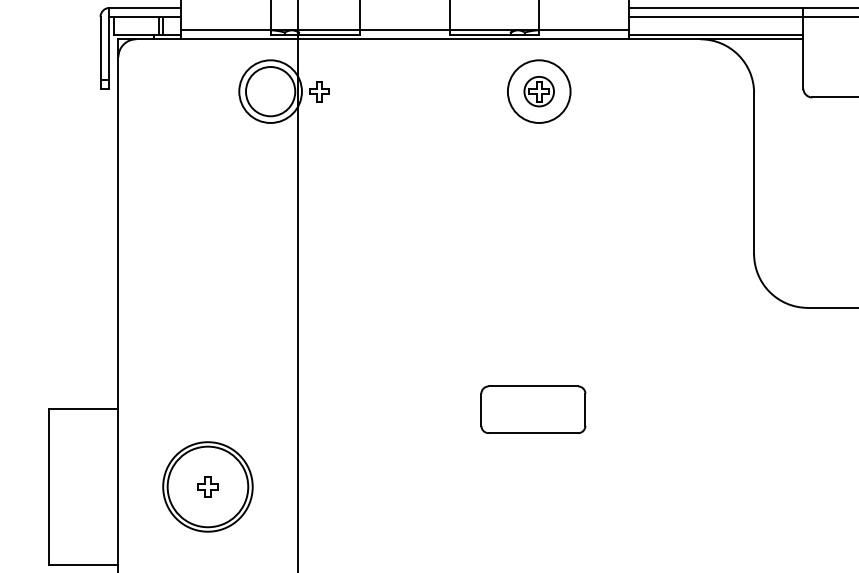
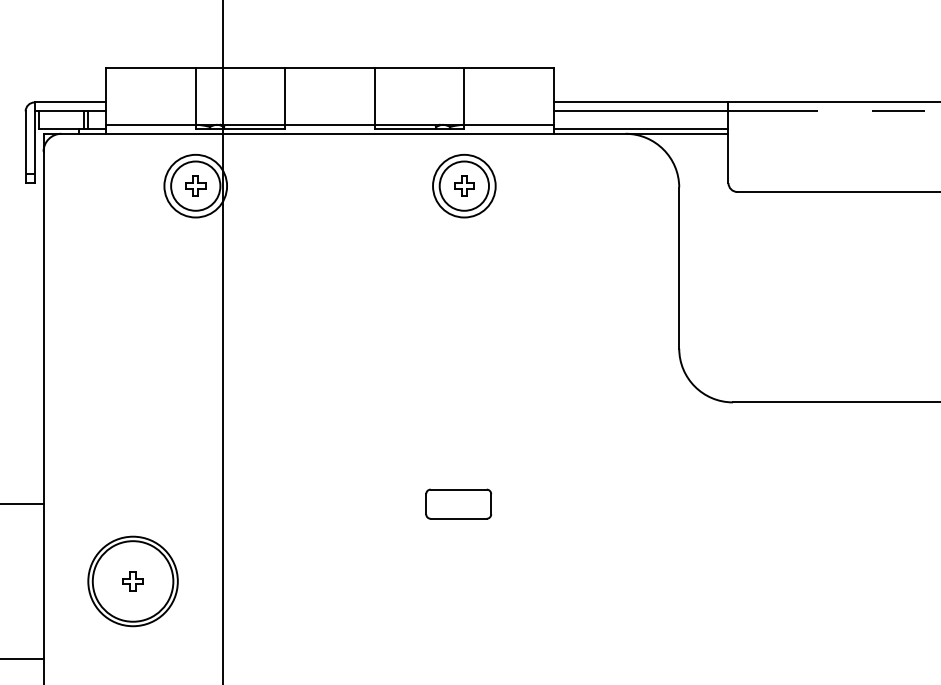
part: (319, 90) -> (195, 185), moved
circle: (539, 90) -> (464, 185), size x1.67
part: (533, 408) -> (458, 503), size x0.62

